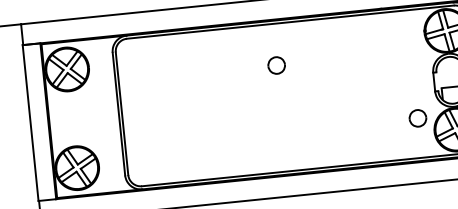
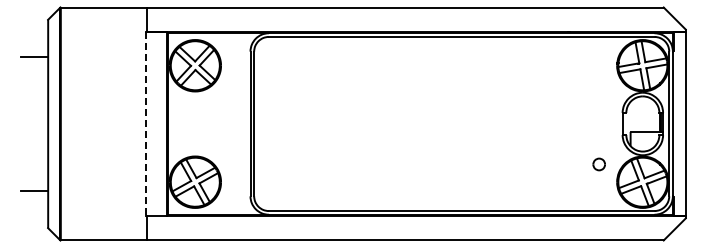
part: (276, 65) -> (440, 85), removed
part: (417, 118) -> (598, 164), size x0.6
line: (30, 122) -> (146, 123), solid -> dashed

